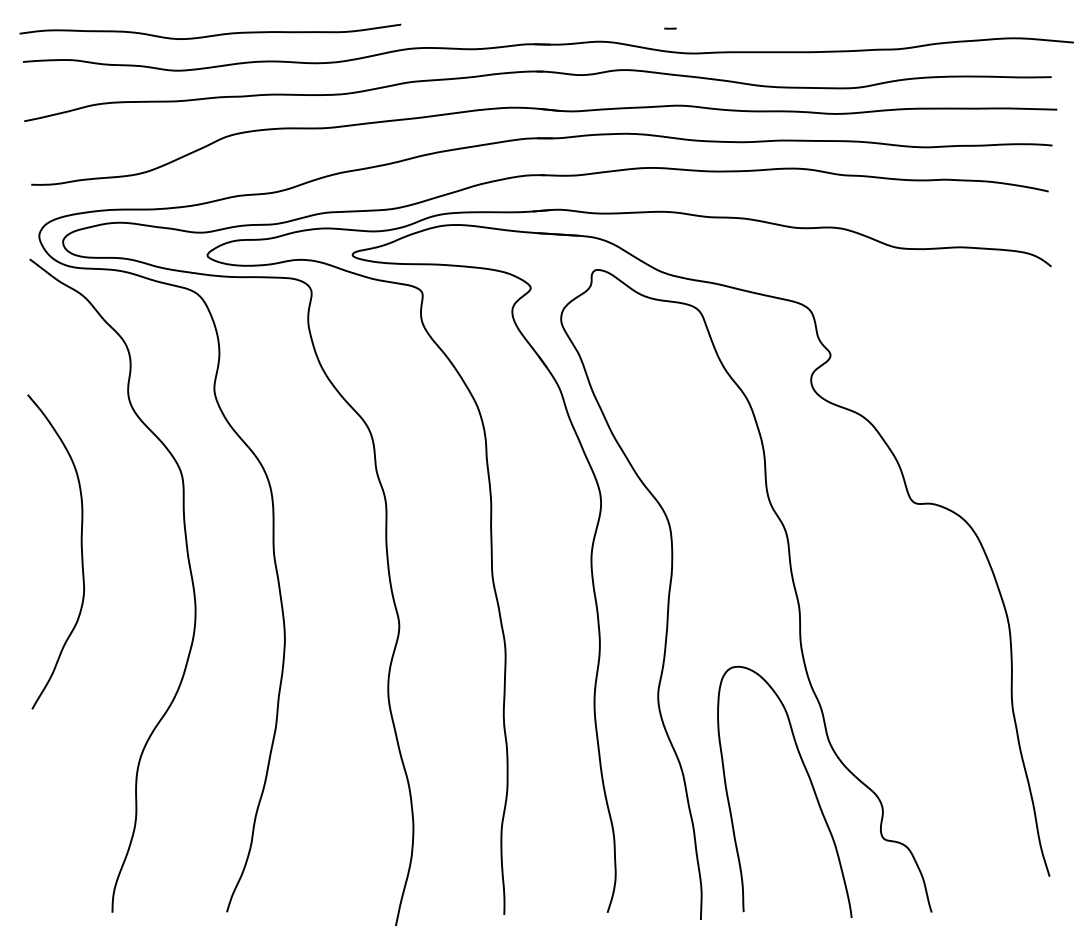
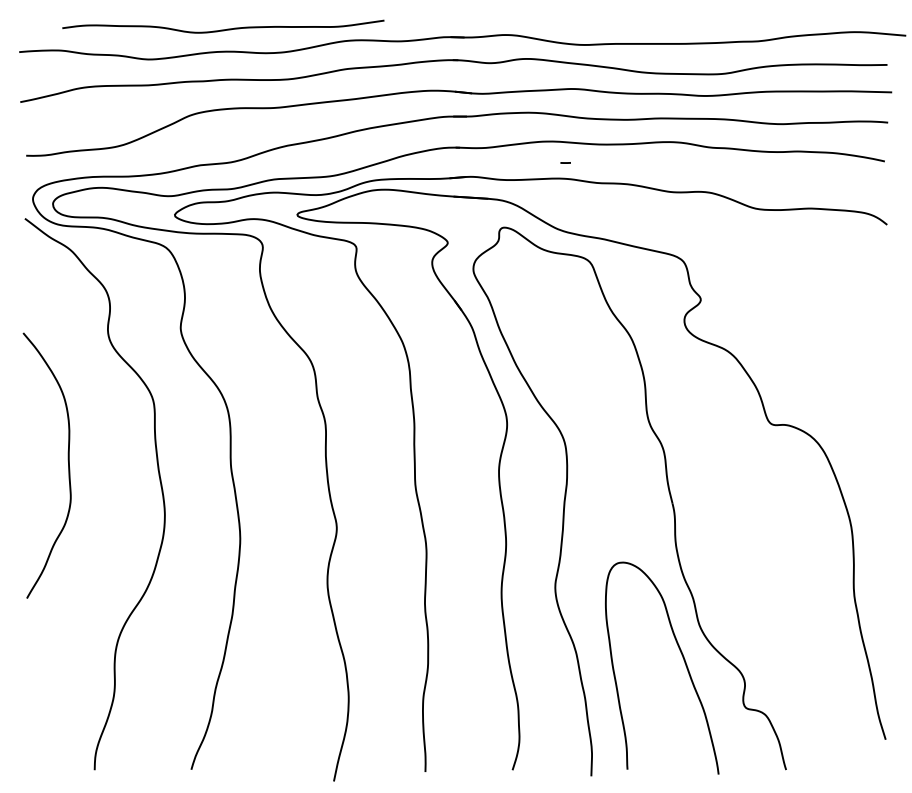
line: (670, 28) -> (565, 162), moved
curve: (210, 35) -> (223, 29), moved

